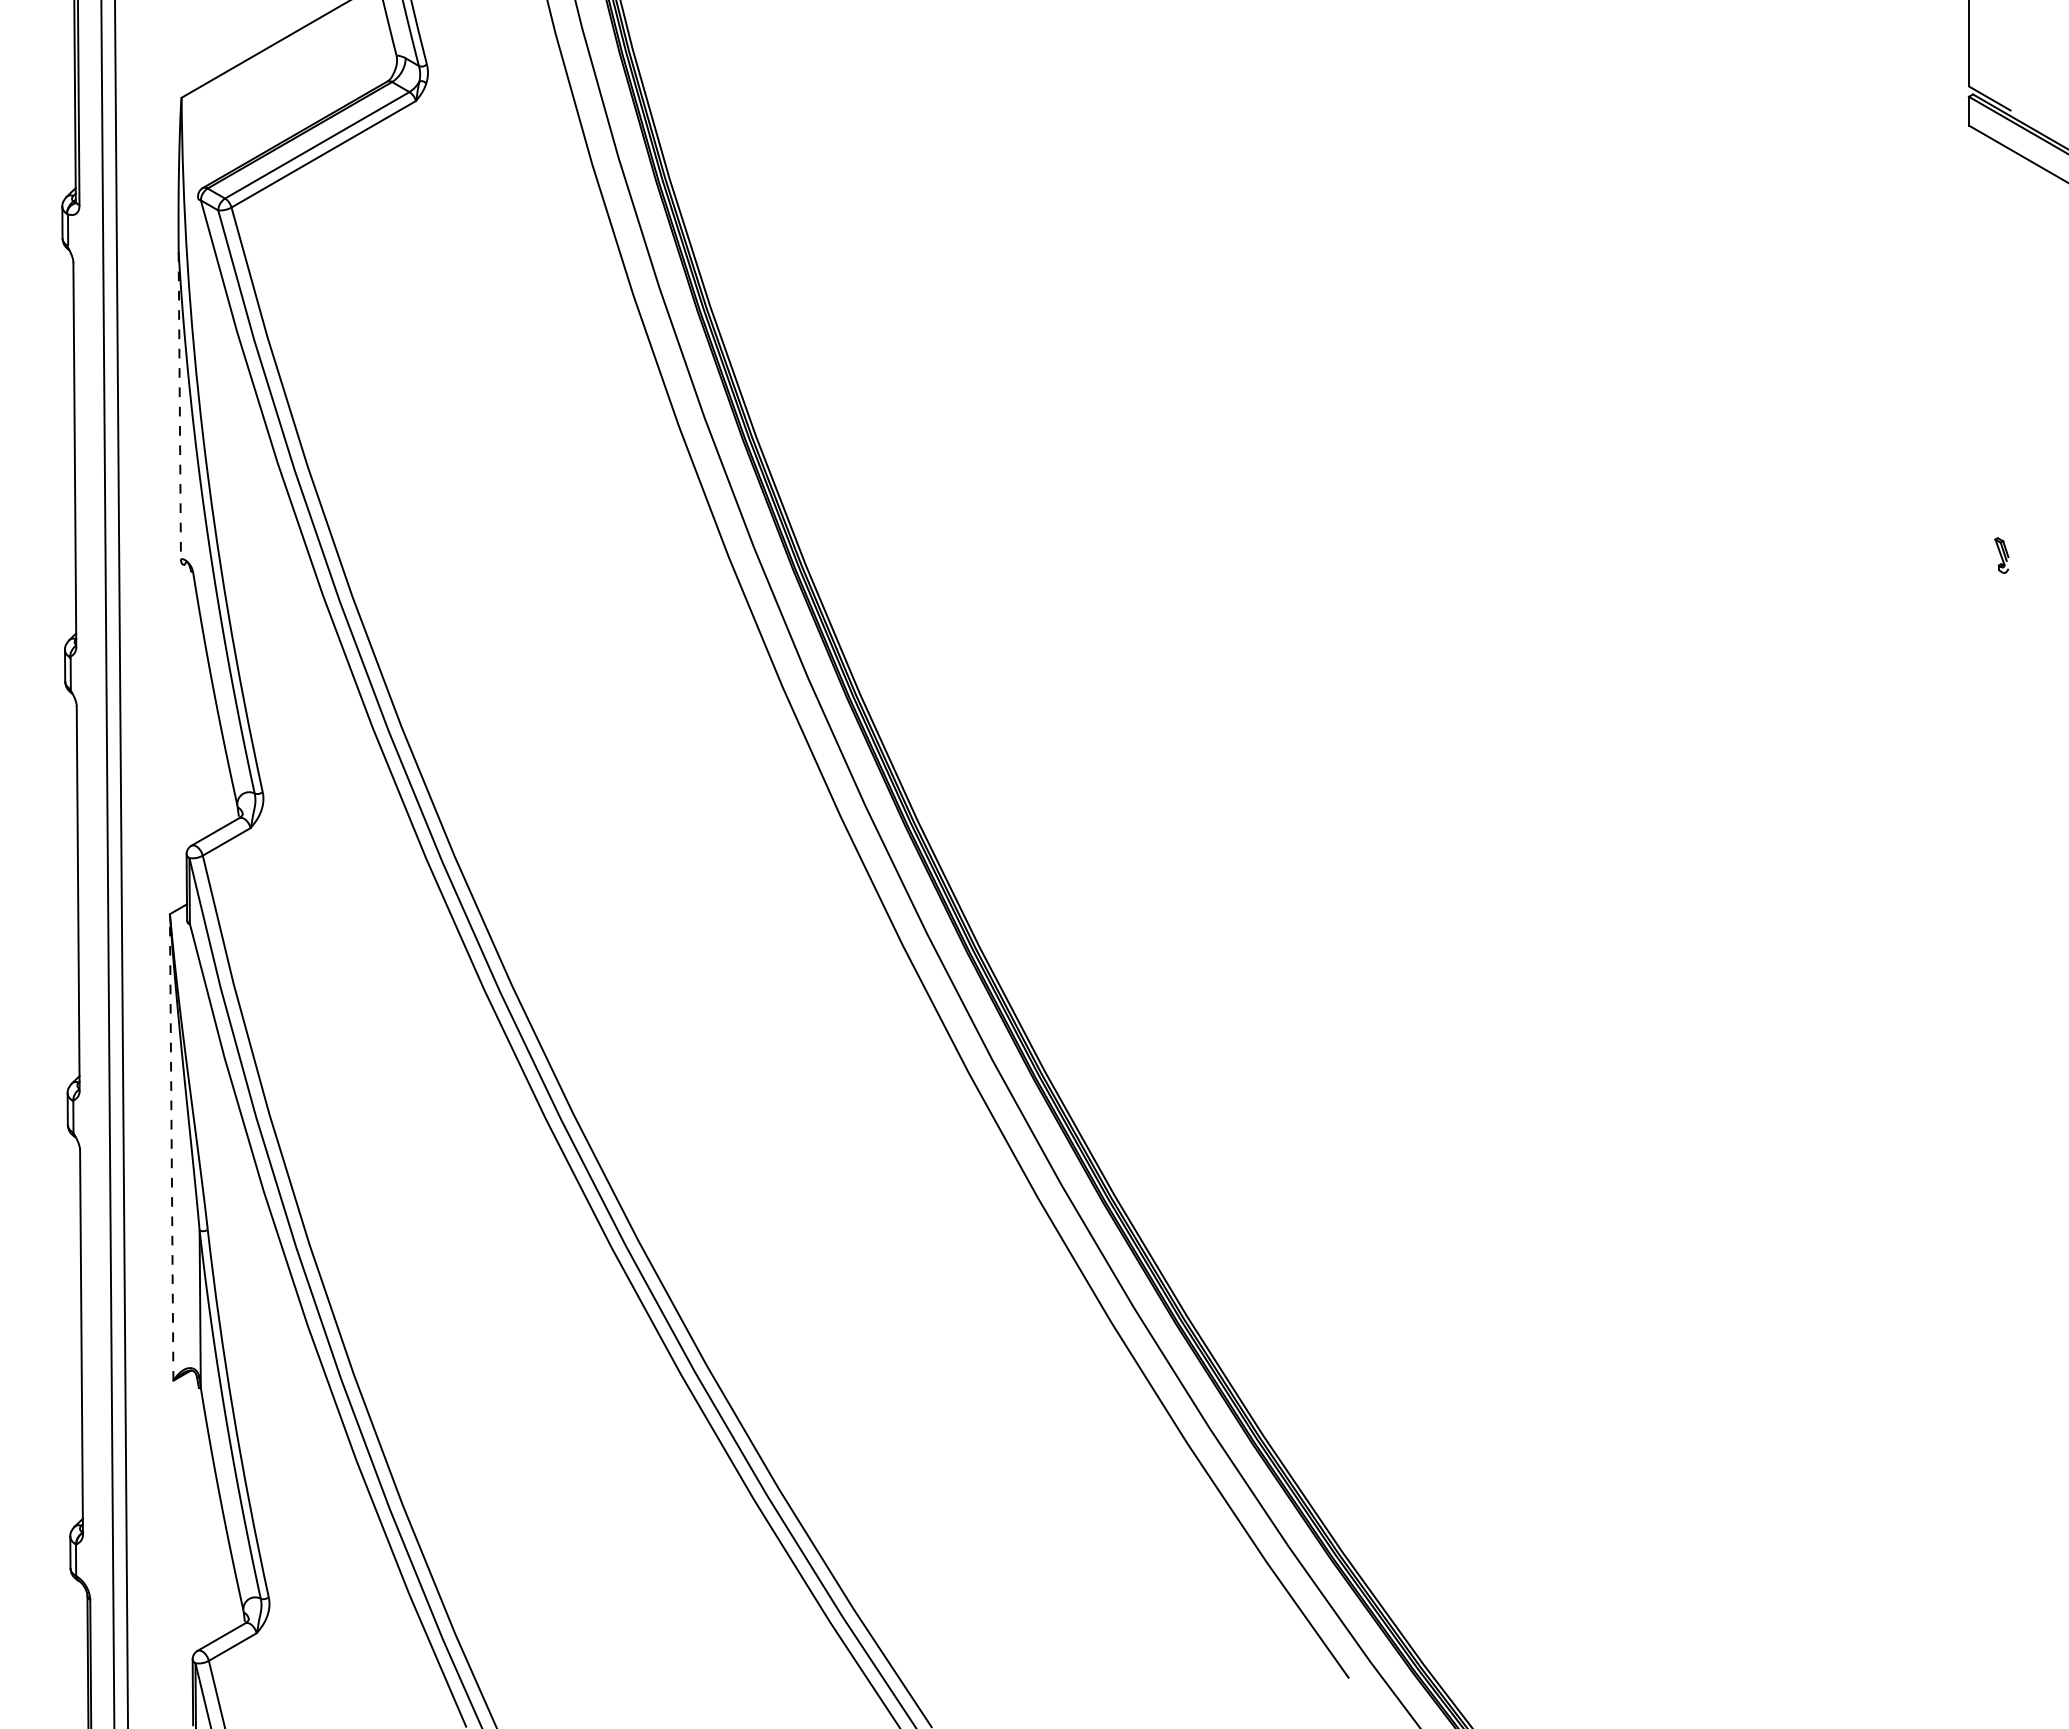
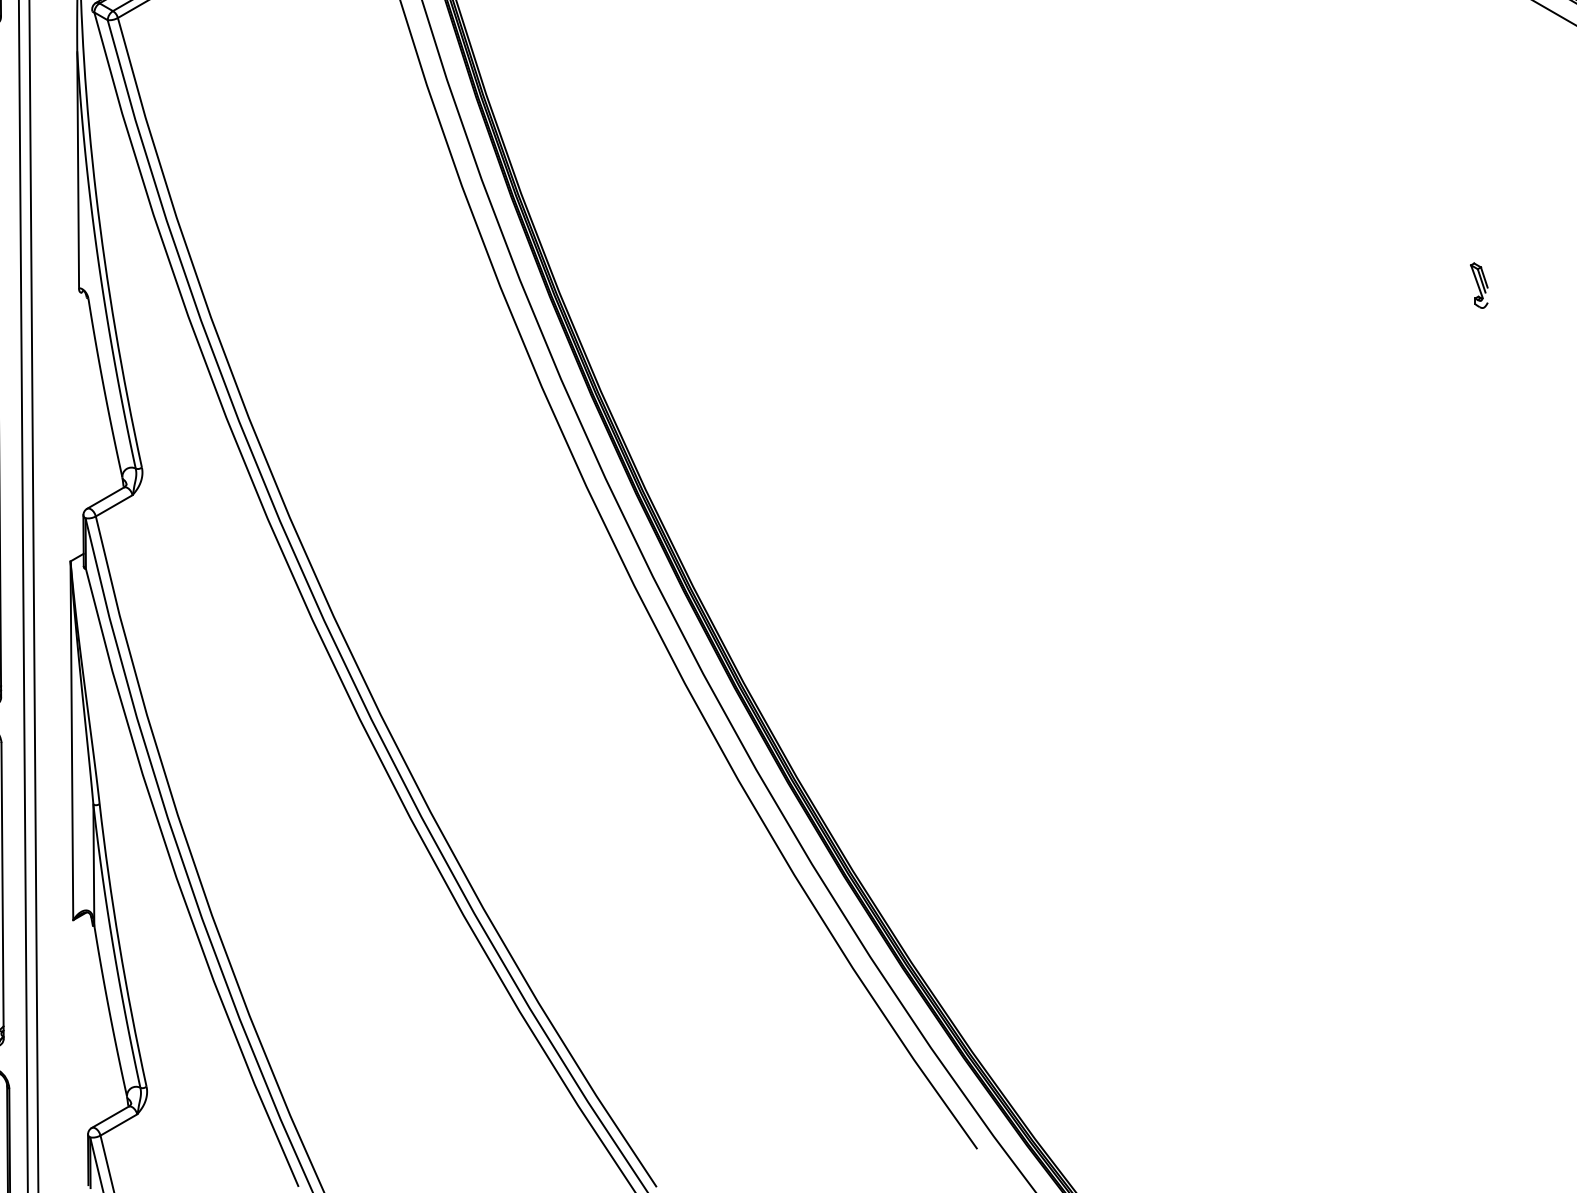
line: (179, 406) -> (77, 170), dashed -> solid
part: (2001, 555) -> (1479, 285), size x1.67
line: (171, 1146) -> (71, 740), dashed -> solid

